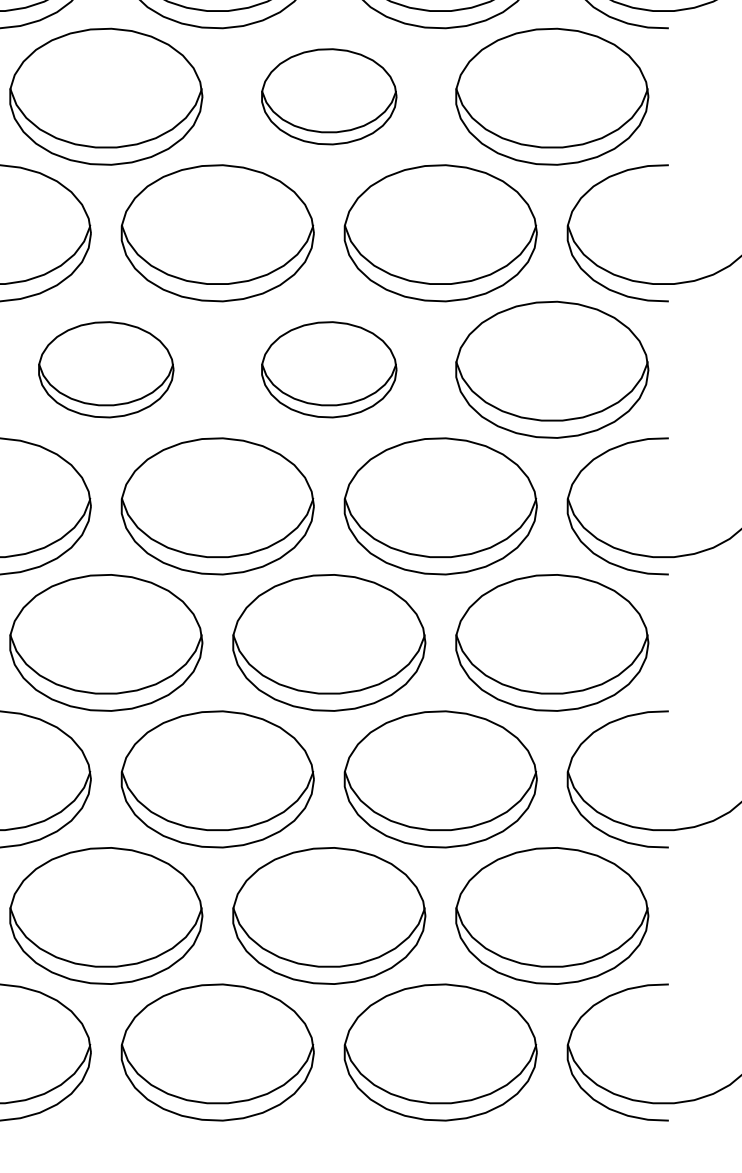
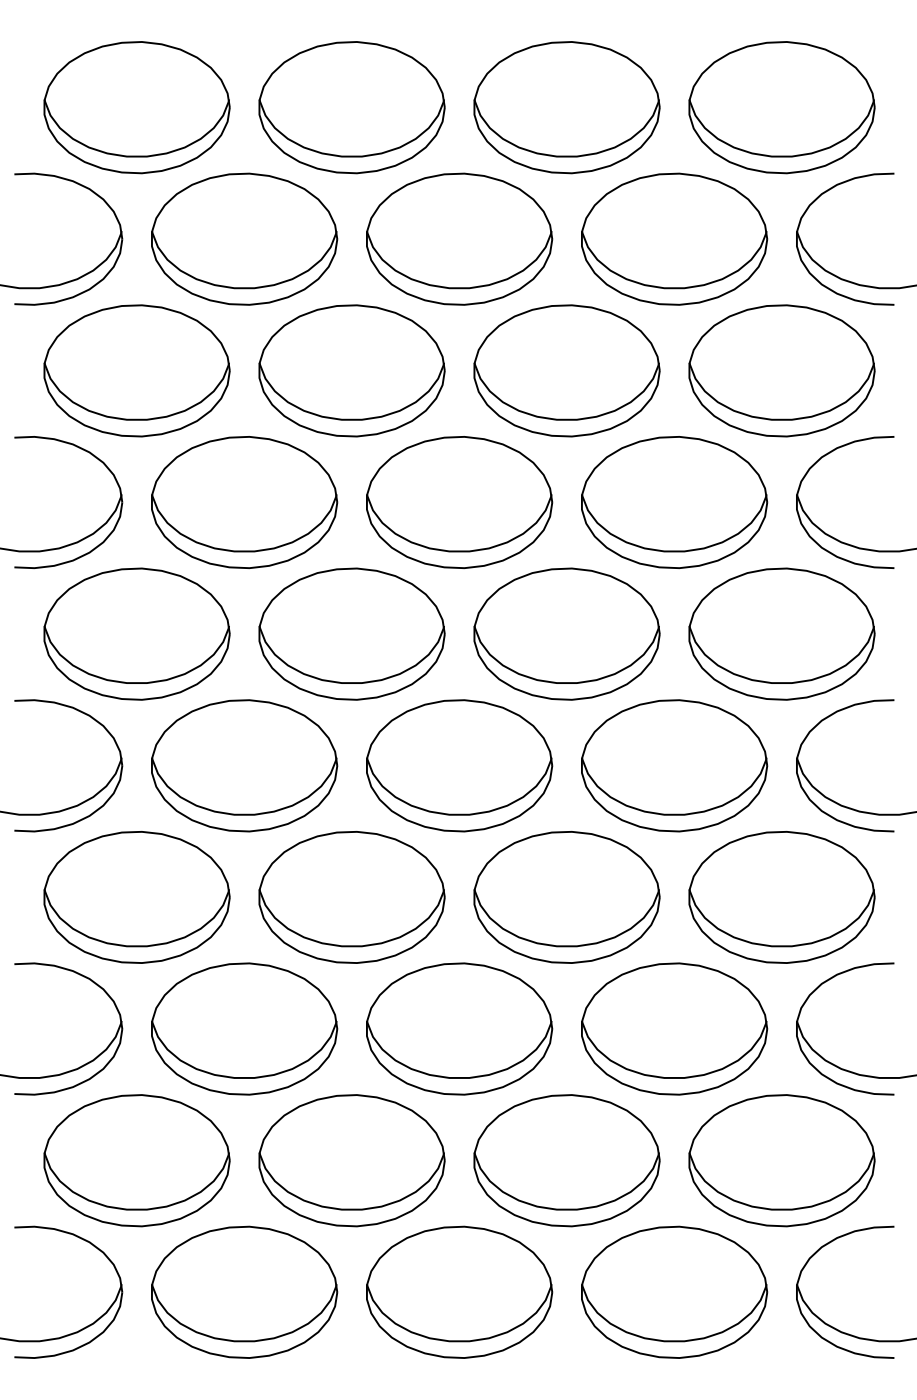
part: (328, 96) -> (566, 370), size x1.43
part: (105, 369) -> (351, 633), size x1.43
part: (328, 369) -> (566, 633), size x1.43

